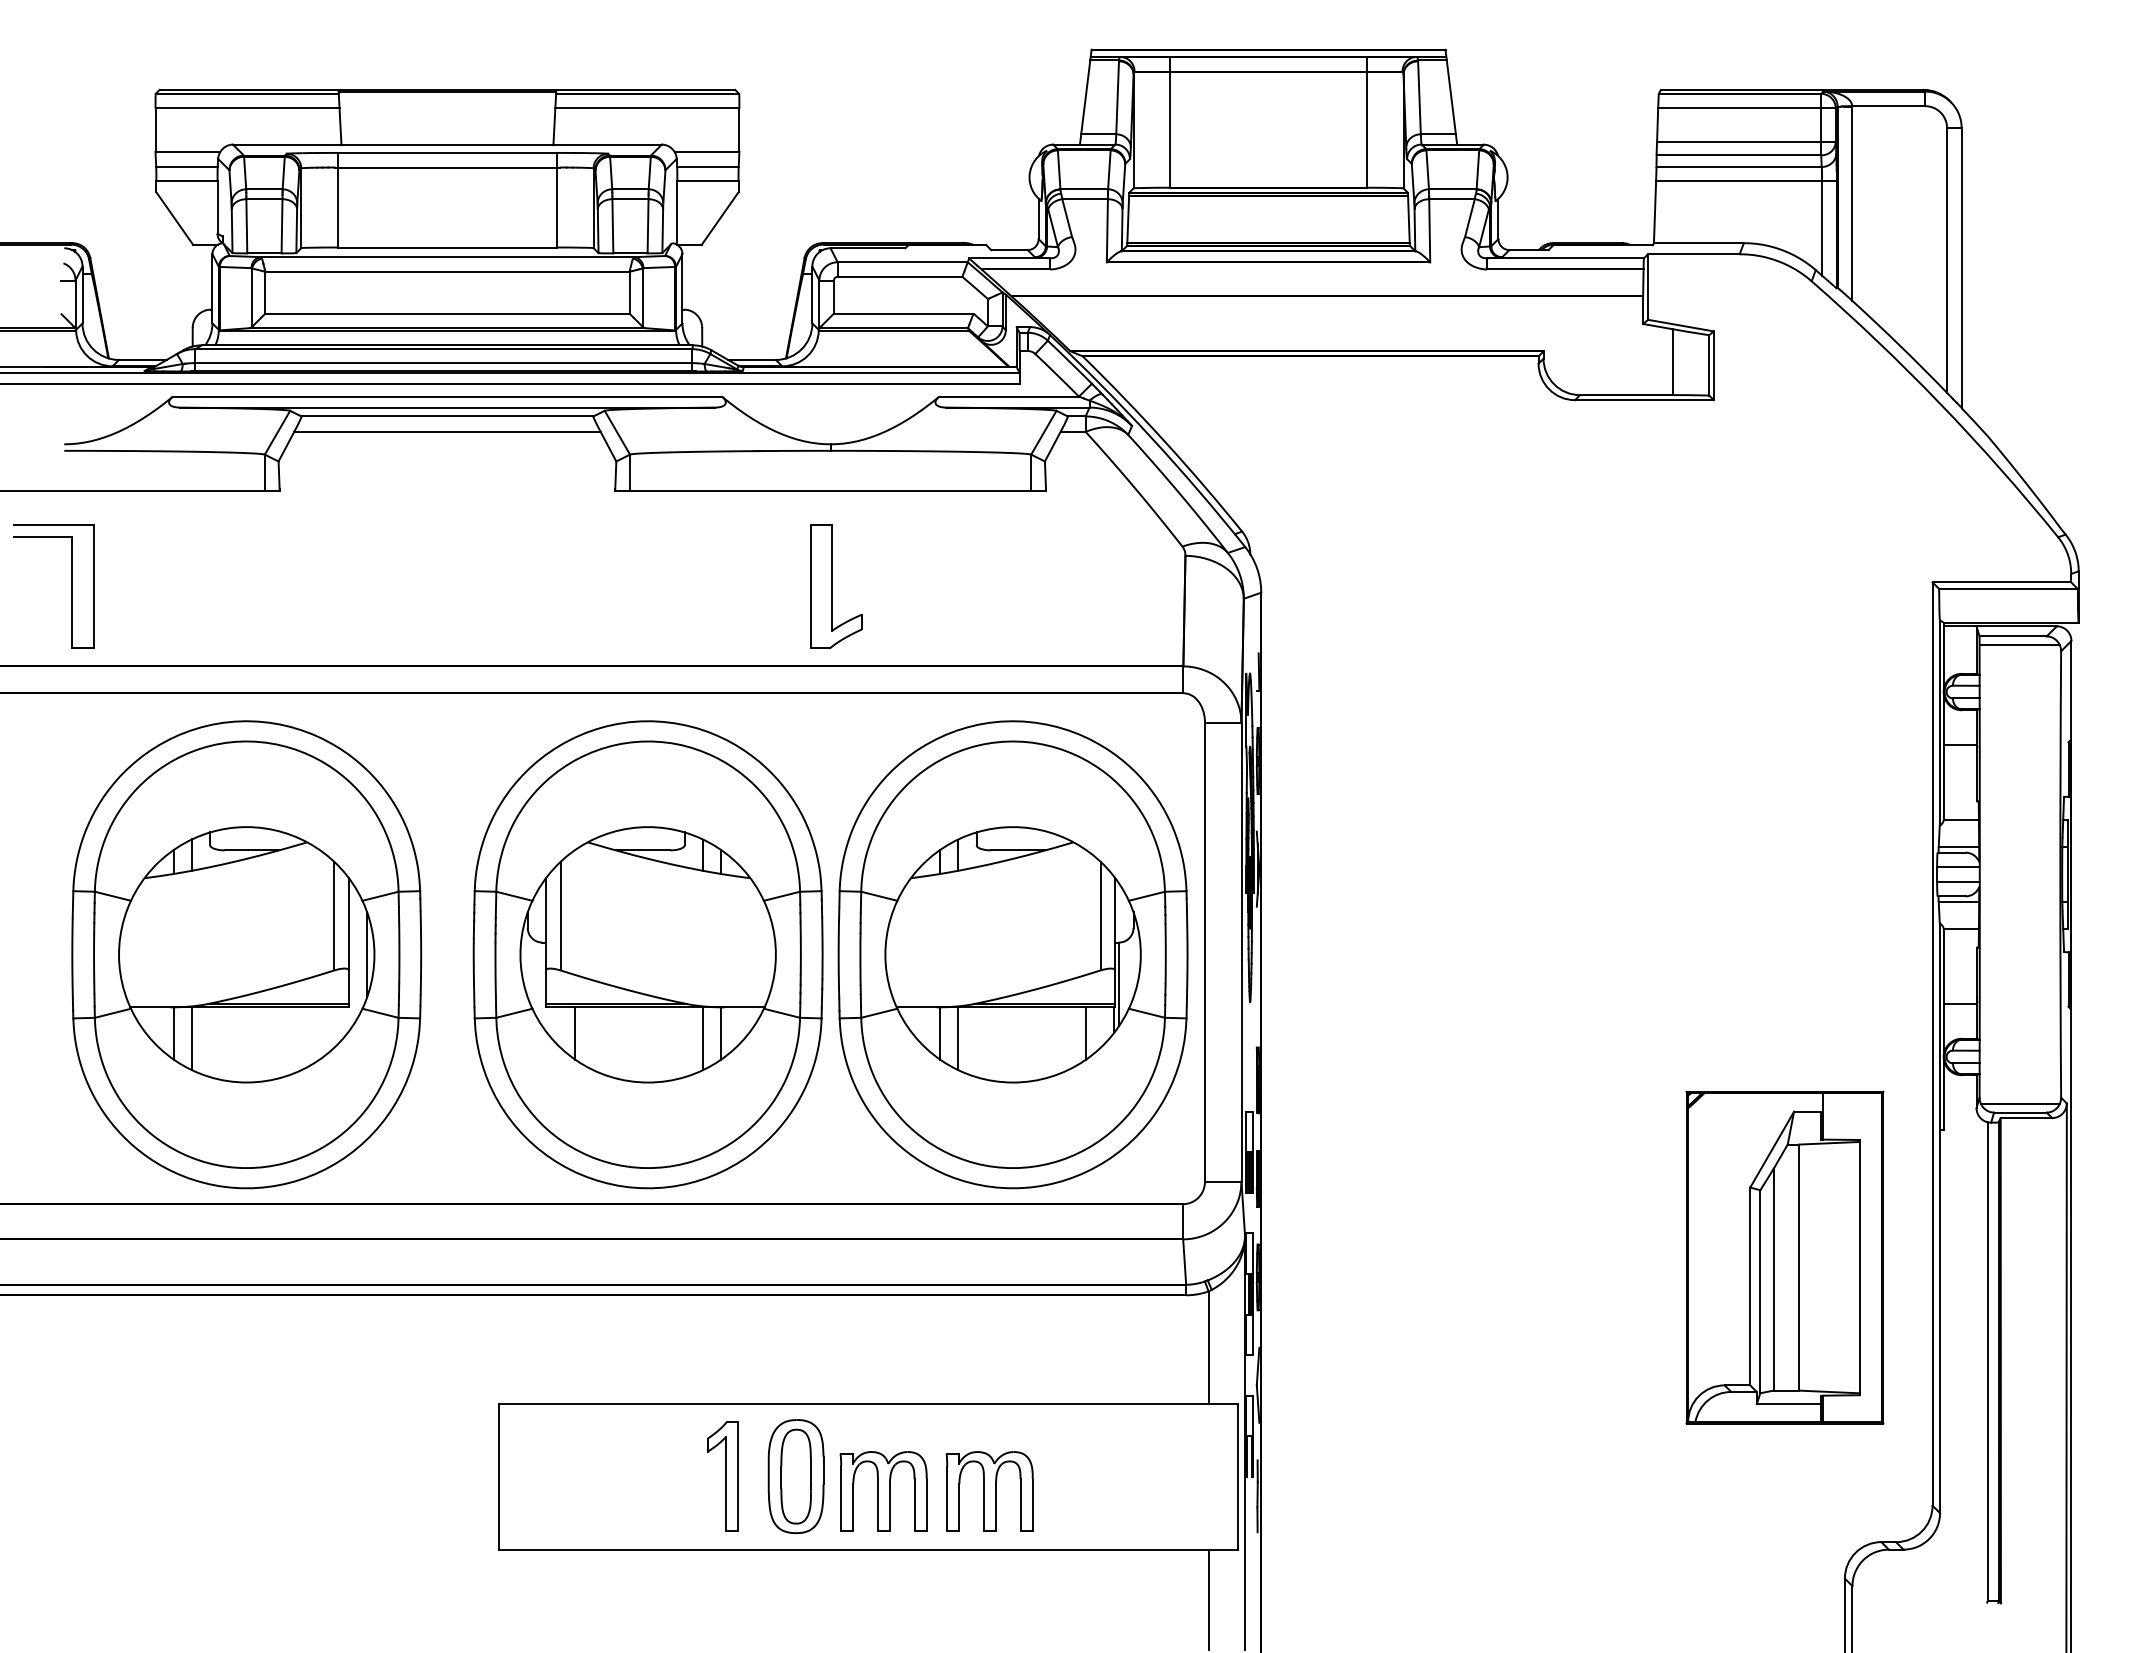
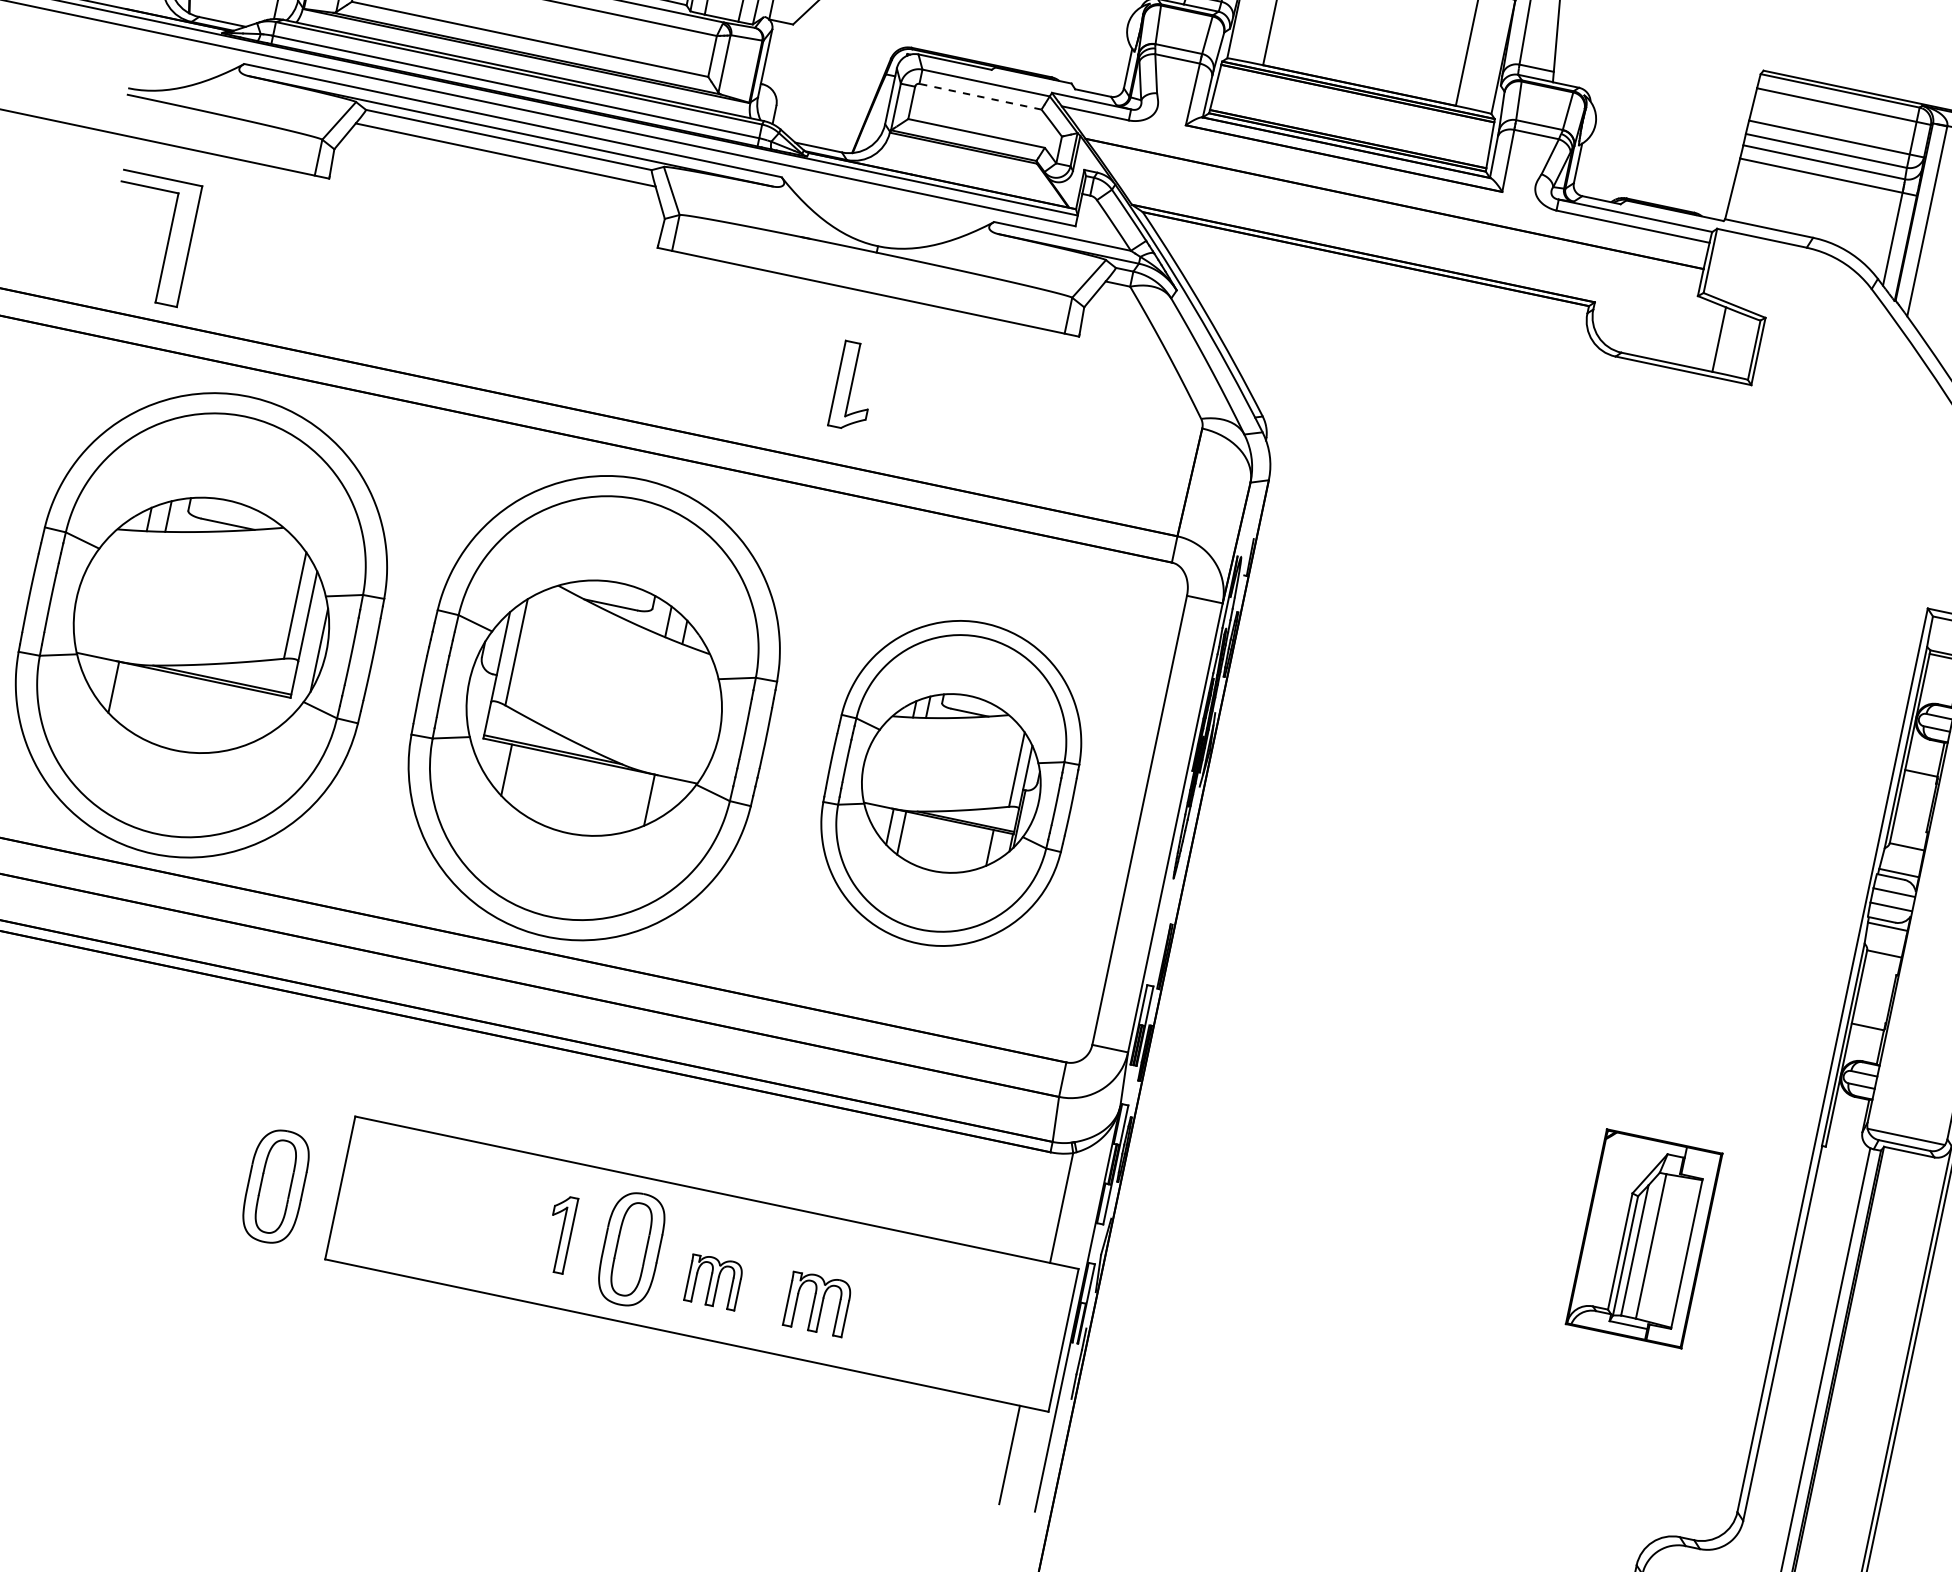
line: (899, 276) -> (980, 96), solid -> dashed
part: (71, 586) -> (167, 241), moved
part: (836, 586) -> (854, 386), size x0.7
part: (1012, 954) -> (950, 782), size x0.7
line: (192, 1038) -> (131, 696), removed
line: (702, 1038) -> (630, 801), removed
part: (1784, 1257) -> (1643, 1238), size x0.6
part: (722, 1476) -> (559, 1233), size x0.7
part: (434, 1488) -> (275, 1186), added
part: (883, 1491) -> (713, 1281), size x0.6
part: (989, 1491) -> (817, 1303), size x0.7

